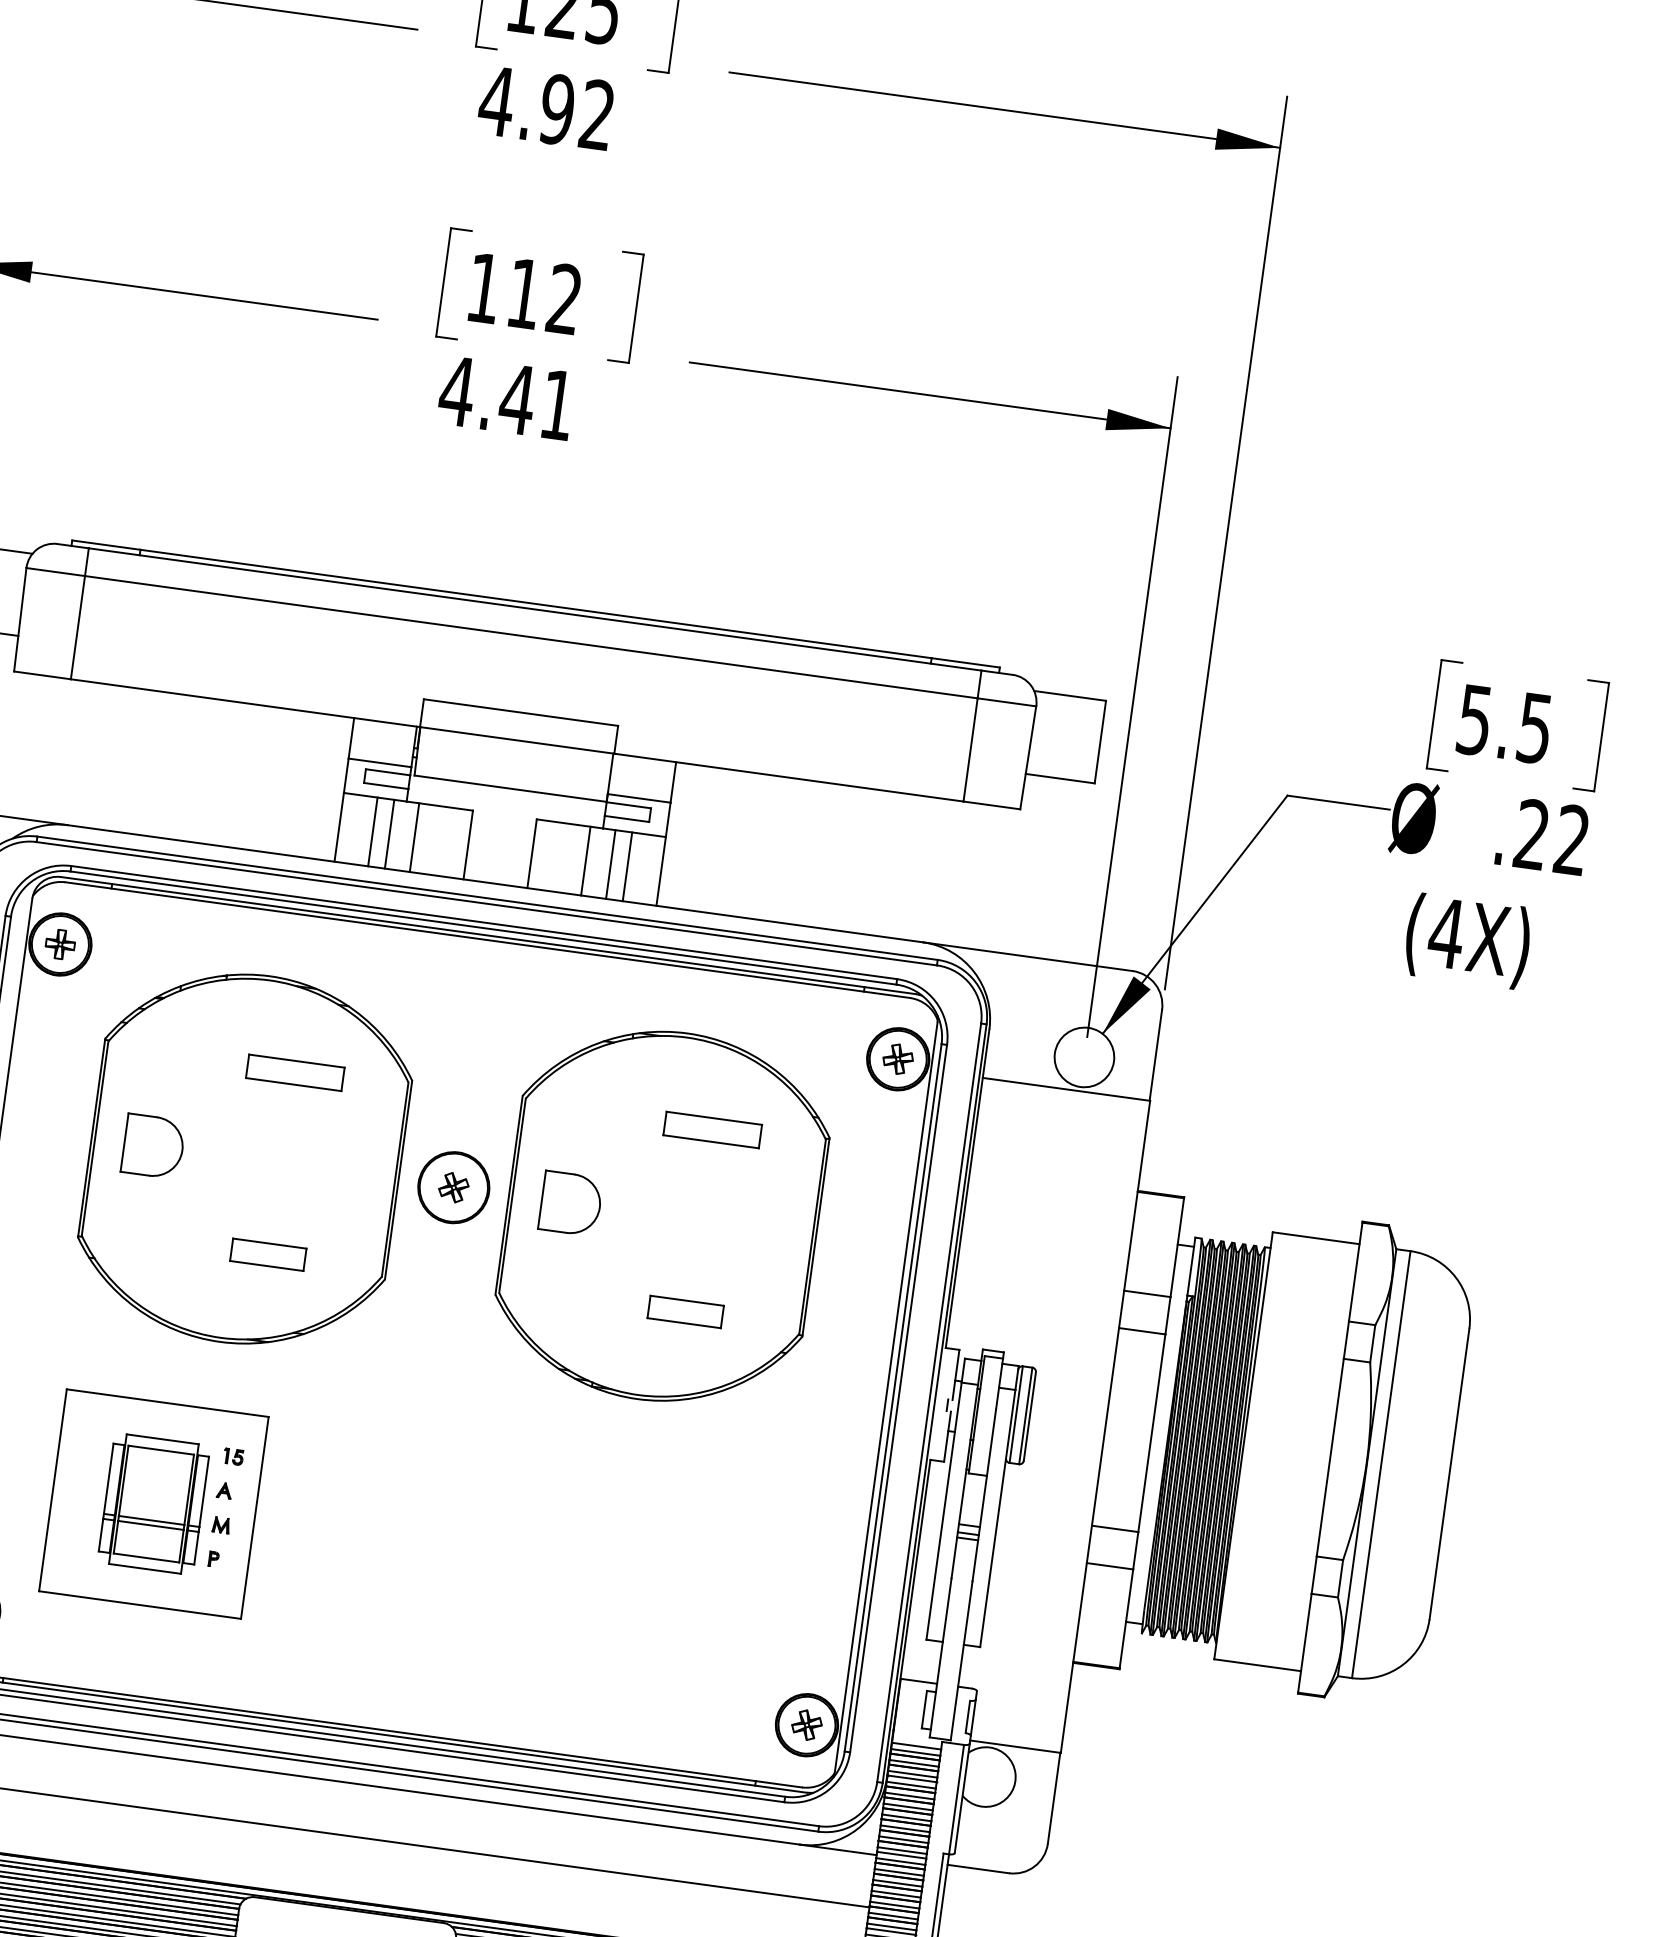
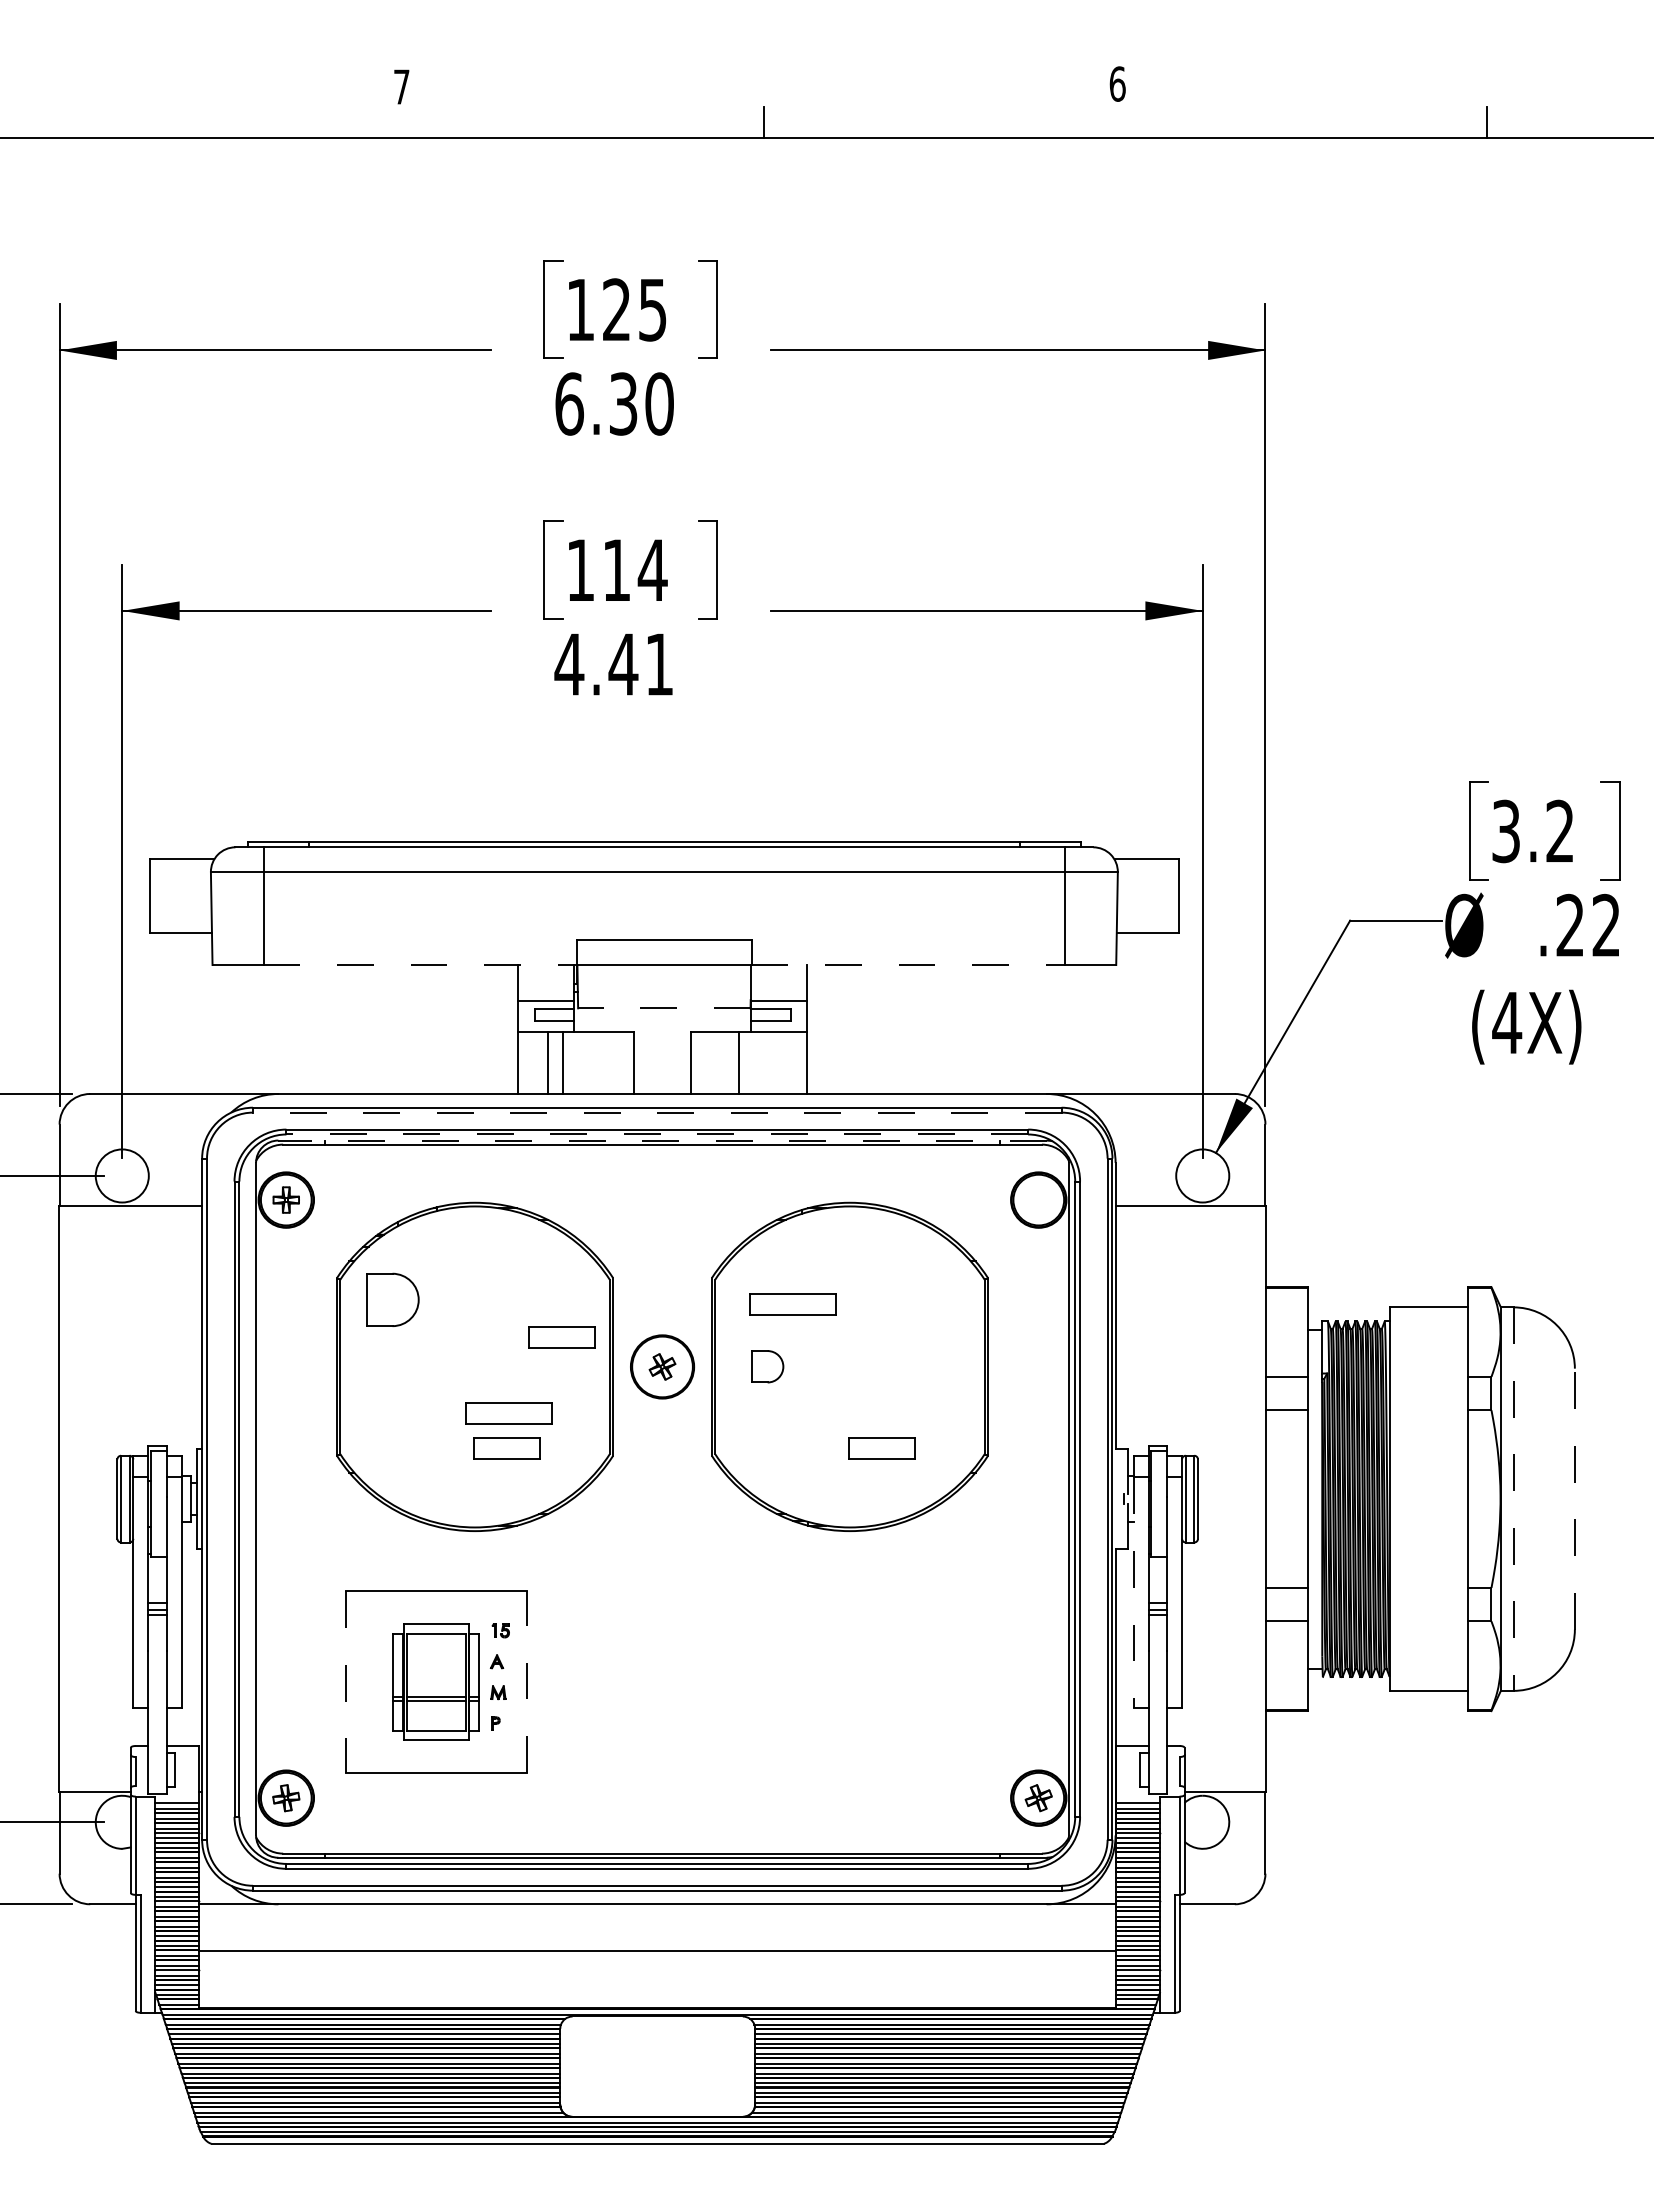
text: (546, 107) -> (613, 403), 4.92 -> 6.30
text: (564, 298) -> (652, 569), 112 -> 114
line: (245, 702) -> (420, 964), solid -> dashed
text: (1504, 724) -> (1532, 831), 5.5 -> 3.2
line: (789, 777) -> (908, 964), solid -> dashed
line: (509, 788) -> (663, 1008), solid -> dashed
line: (414, 836) -> (585, 1062), removed
line: (610, 863) -> (761, 1062), removed
line: (627, 866) -> (776, 1062), removed
line: (485, 903) -> (656, 1112), solid -> dashed
line: (483, 928) -> (657, 1134), solid -> dashed
line: (488, 935) -> (662, 1140), solid -> dashed
part: (897, 1059) -> (1038, 1200), removed
part: (294, 1072) -> (508, 1413), moved
part: (712, 1129) -> (792, 1304), moved
part: (345, 1139) -> (561, 1337), added
part: (153, 1145) -> (392, 1299), moved
part: (570, 1203) -> (767, 1366), size x0.6
line: (1381, 1465) -> (1513, 1499), solid -> dashed
line: (1449, 1473) -> (1574, 1498), solid -> dashed
line: (52, 1490) -> (345, 1682), solid -> dashed
line: (943, 1511) -> (1133, 1593), solid -> dashed
line: (254, 1518) -> (526, 1682), solid -> dashed

